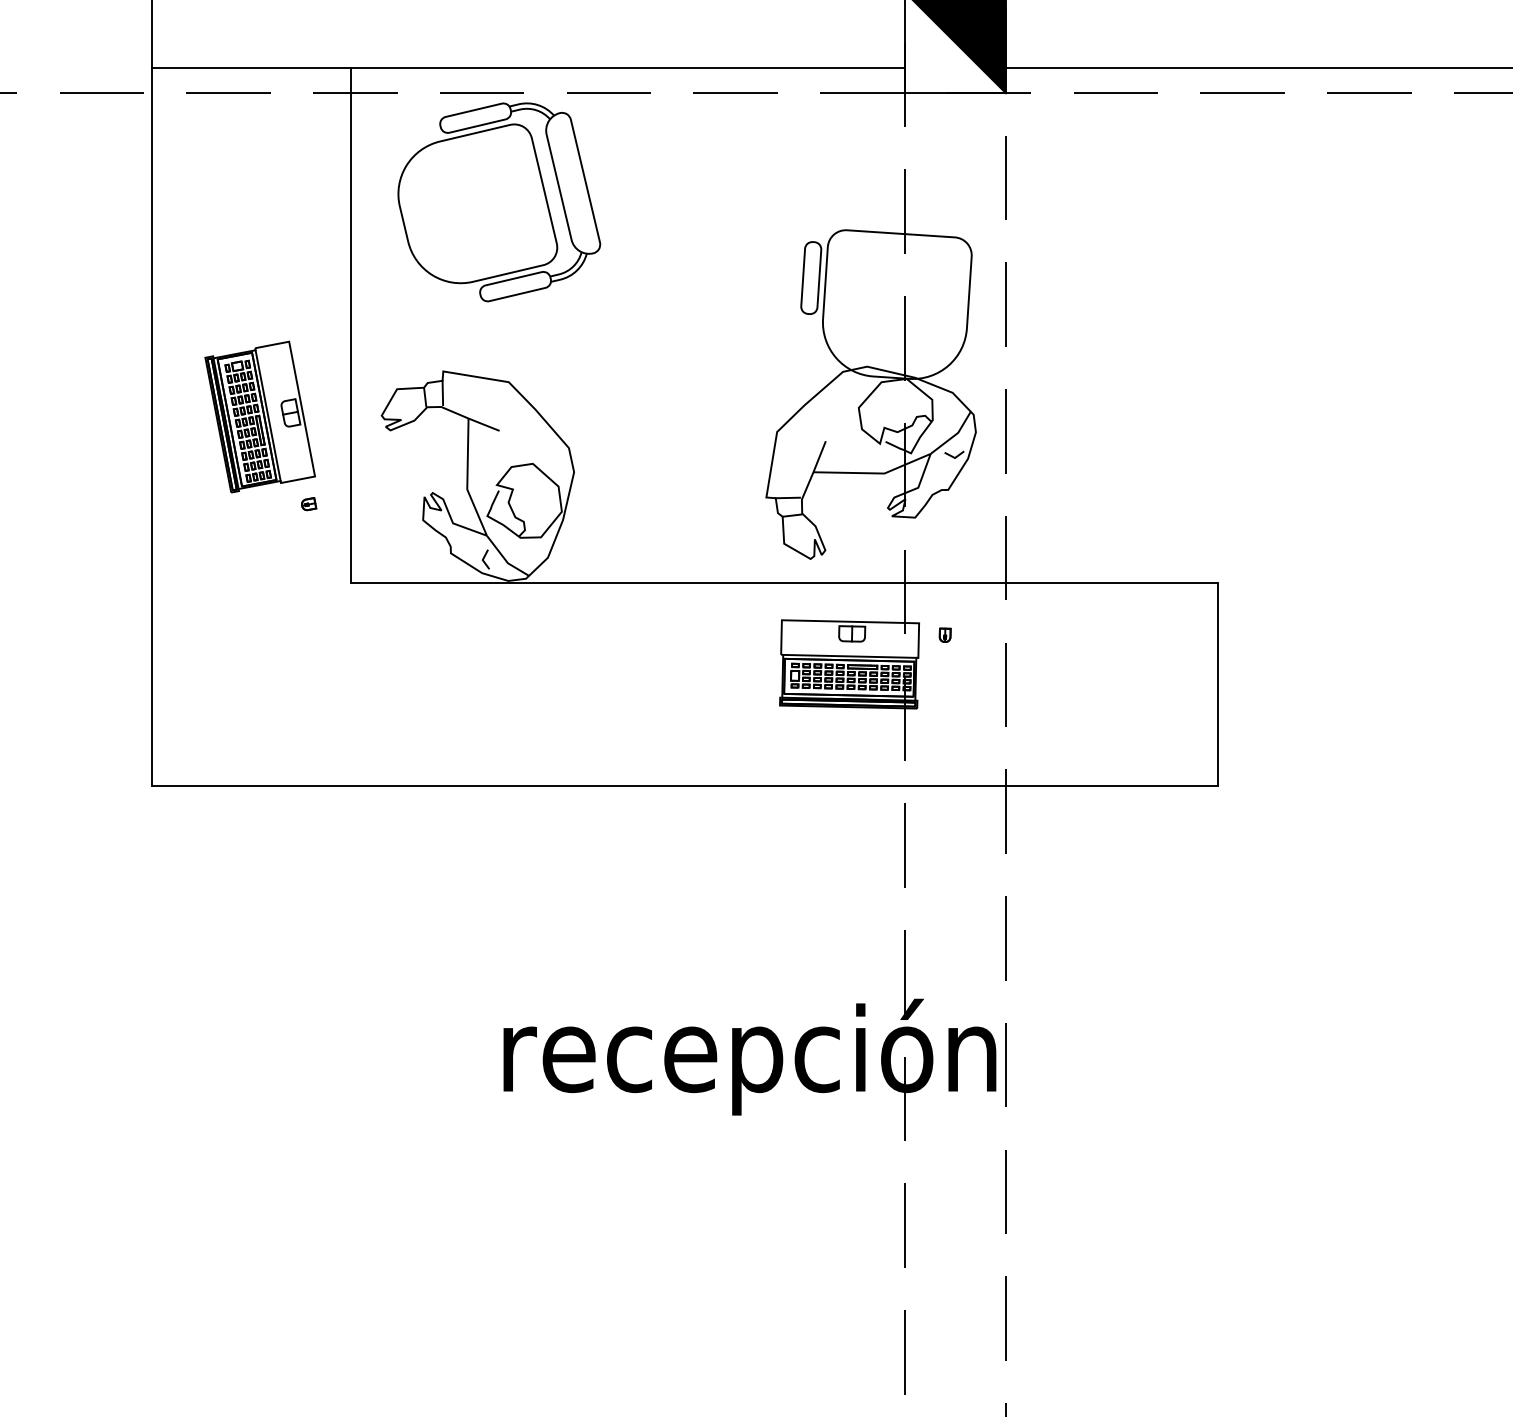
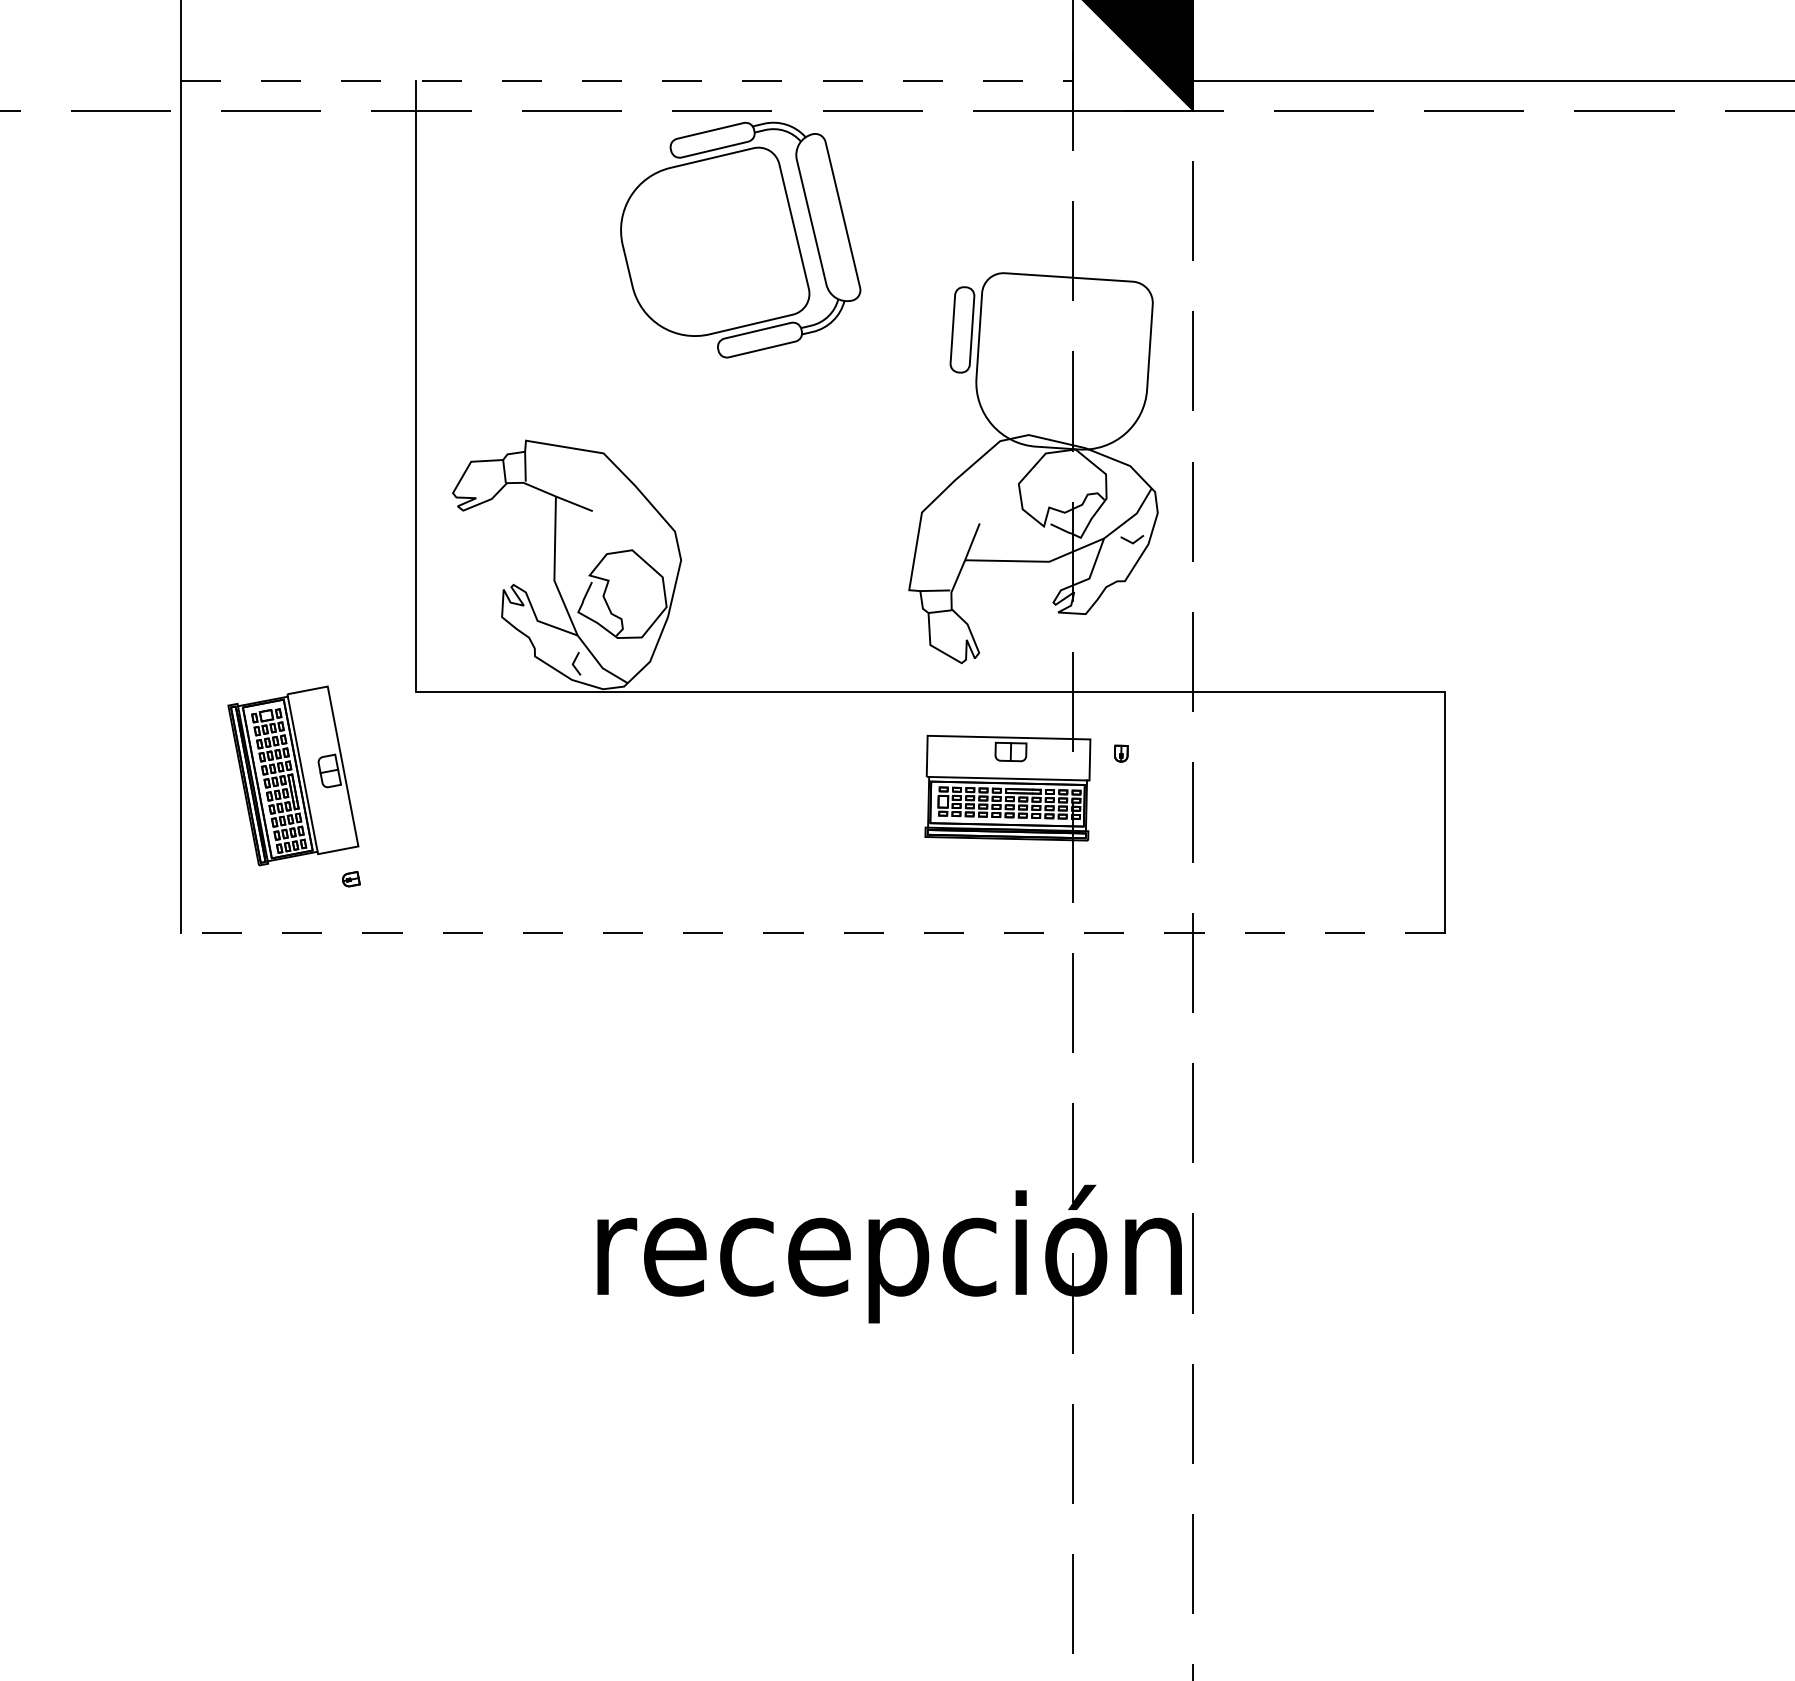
line: (529, 67) -> (628, 80), solid -> dashed
part: (499, 202) -> (740, 240), moved
part: (260, 425) -> (293, 785), moved
line: (685, 786) -> (813, 933), solid -> dashed

